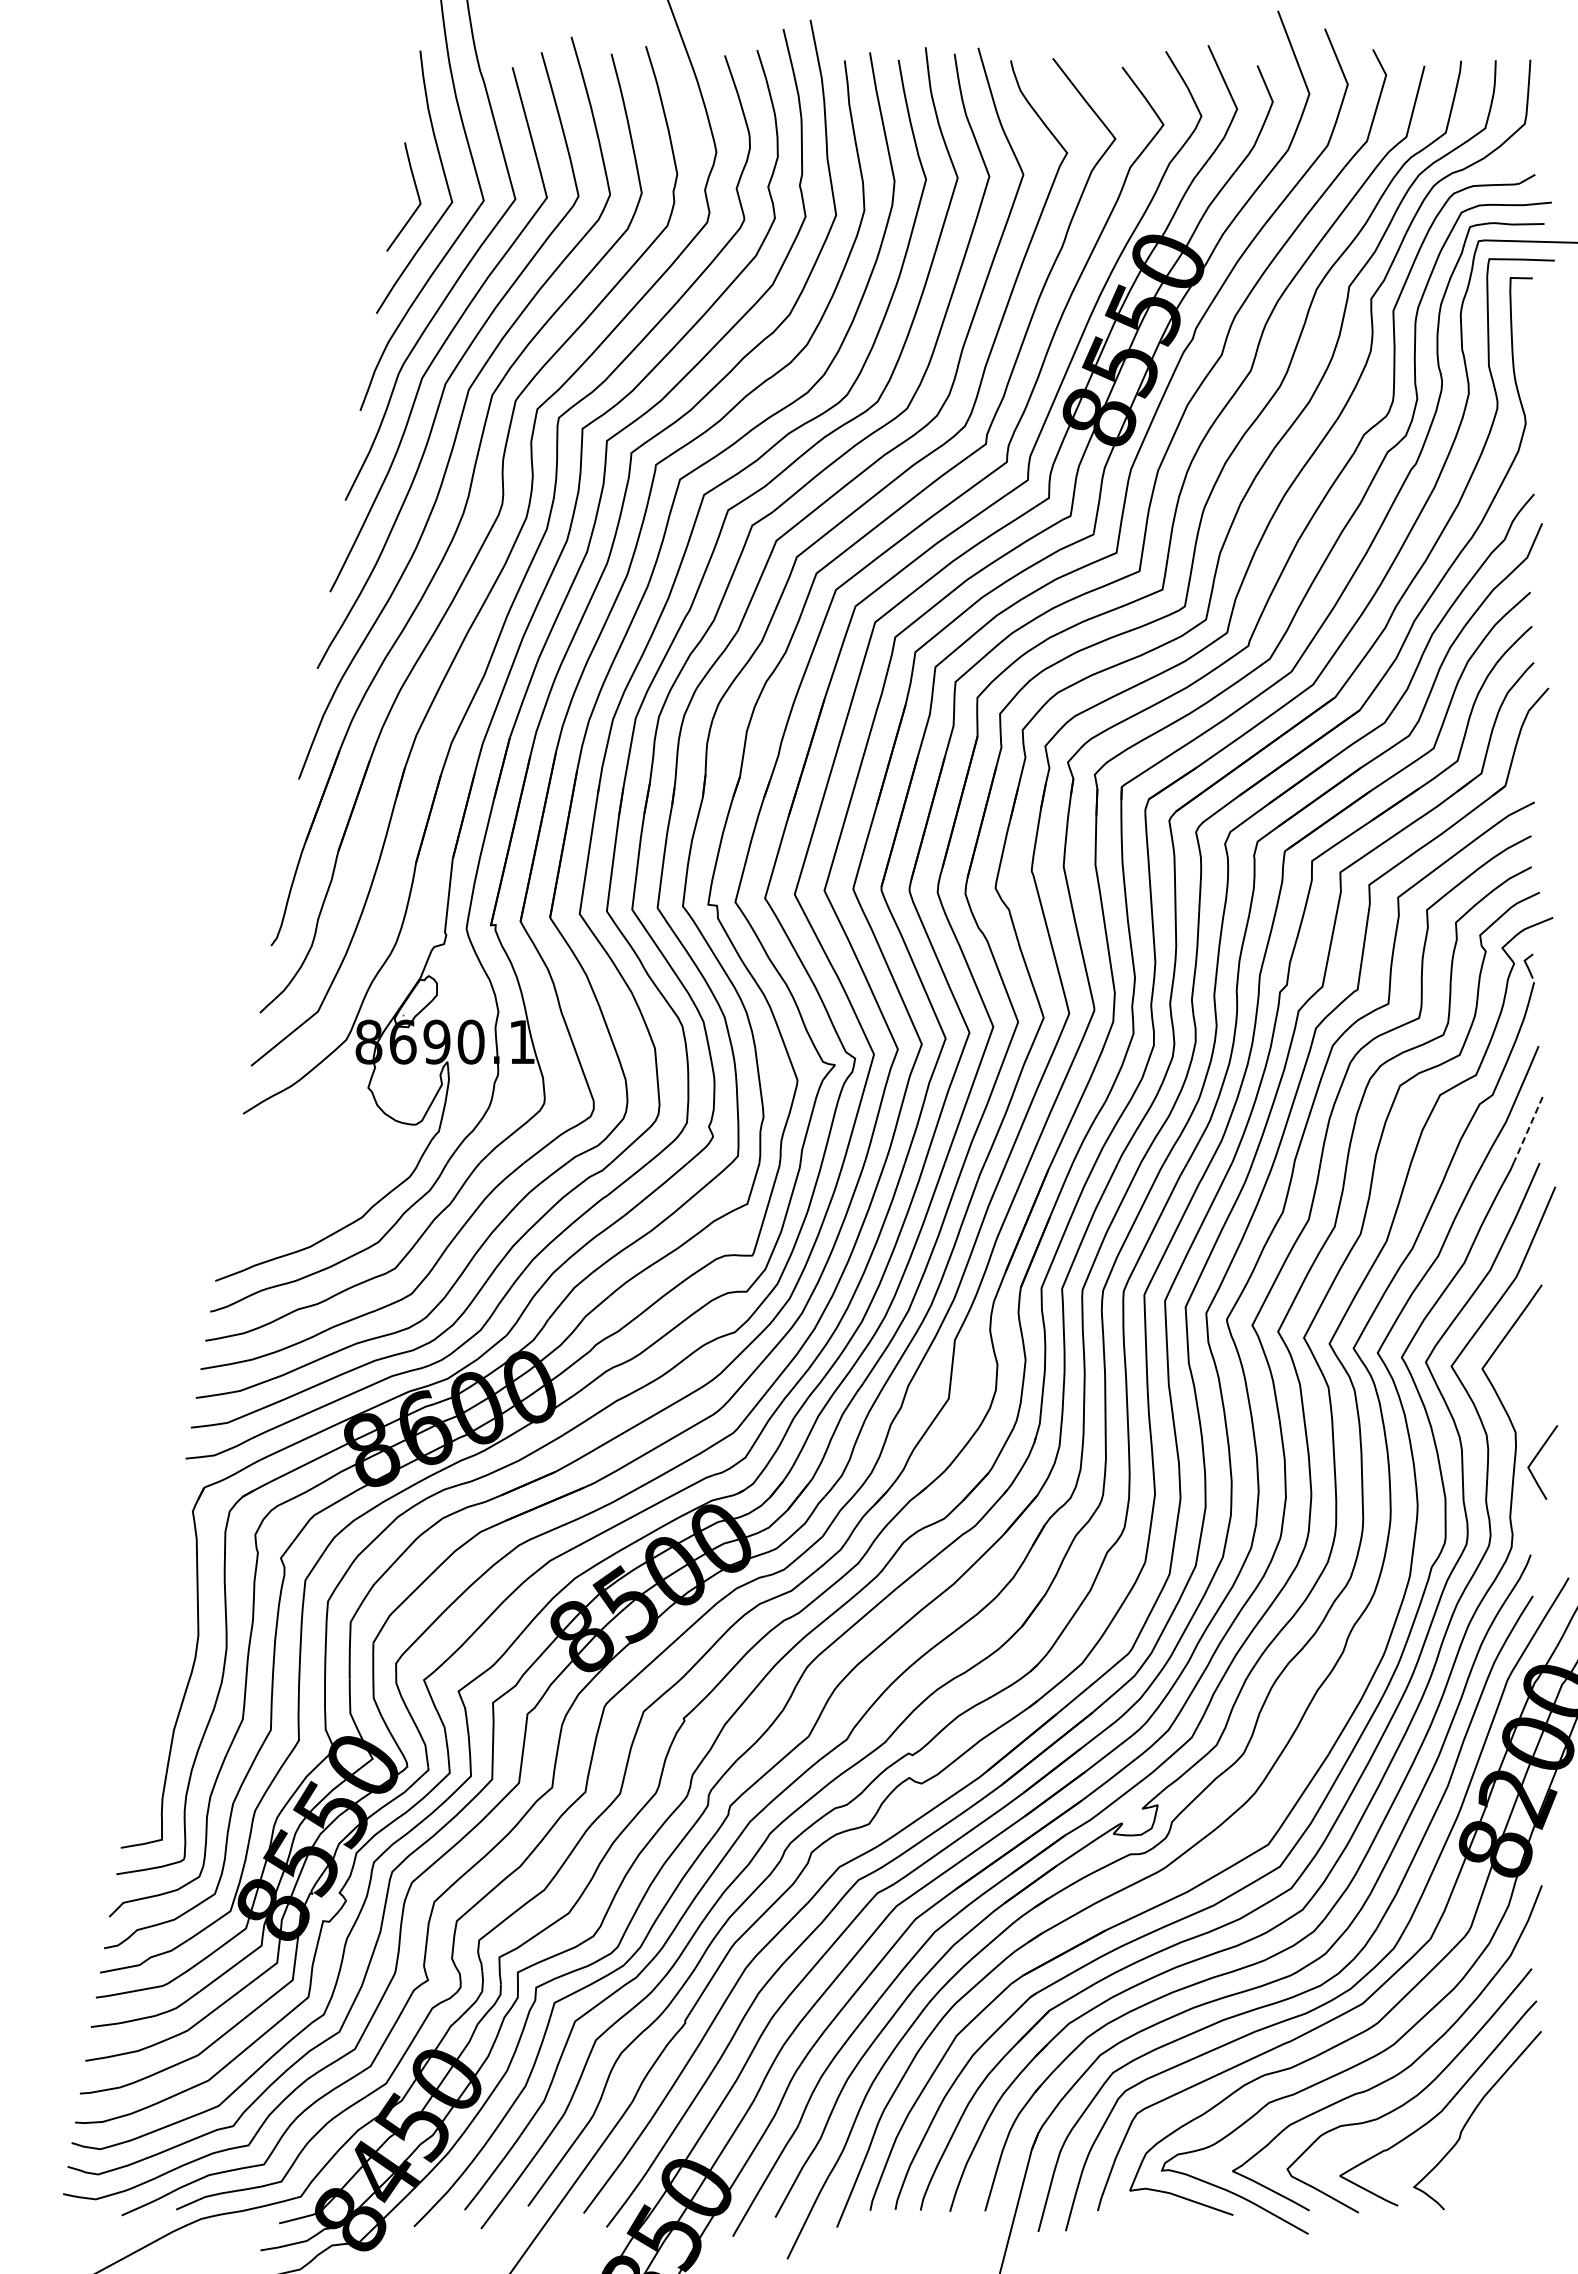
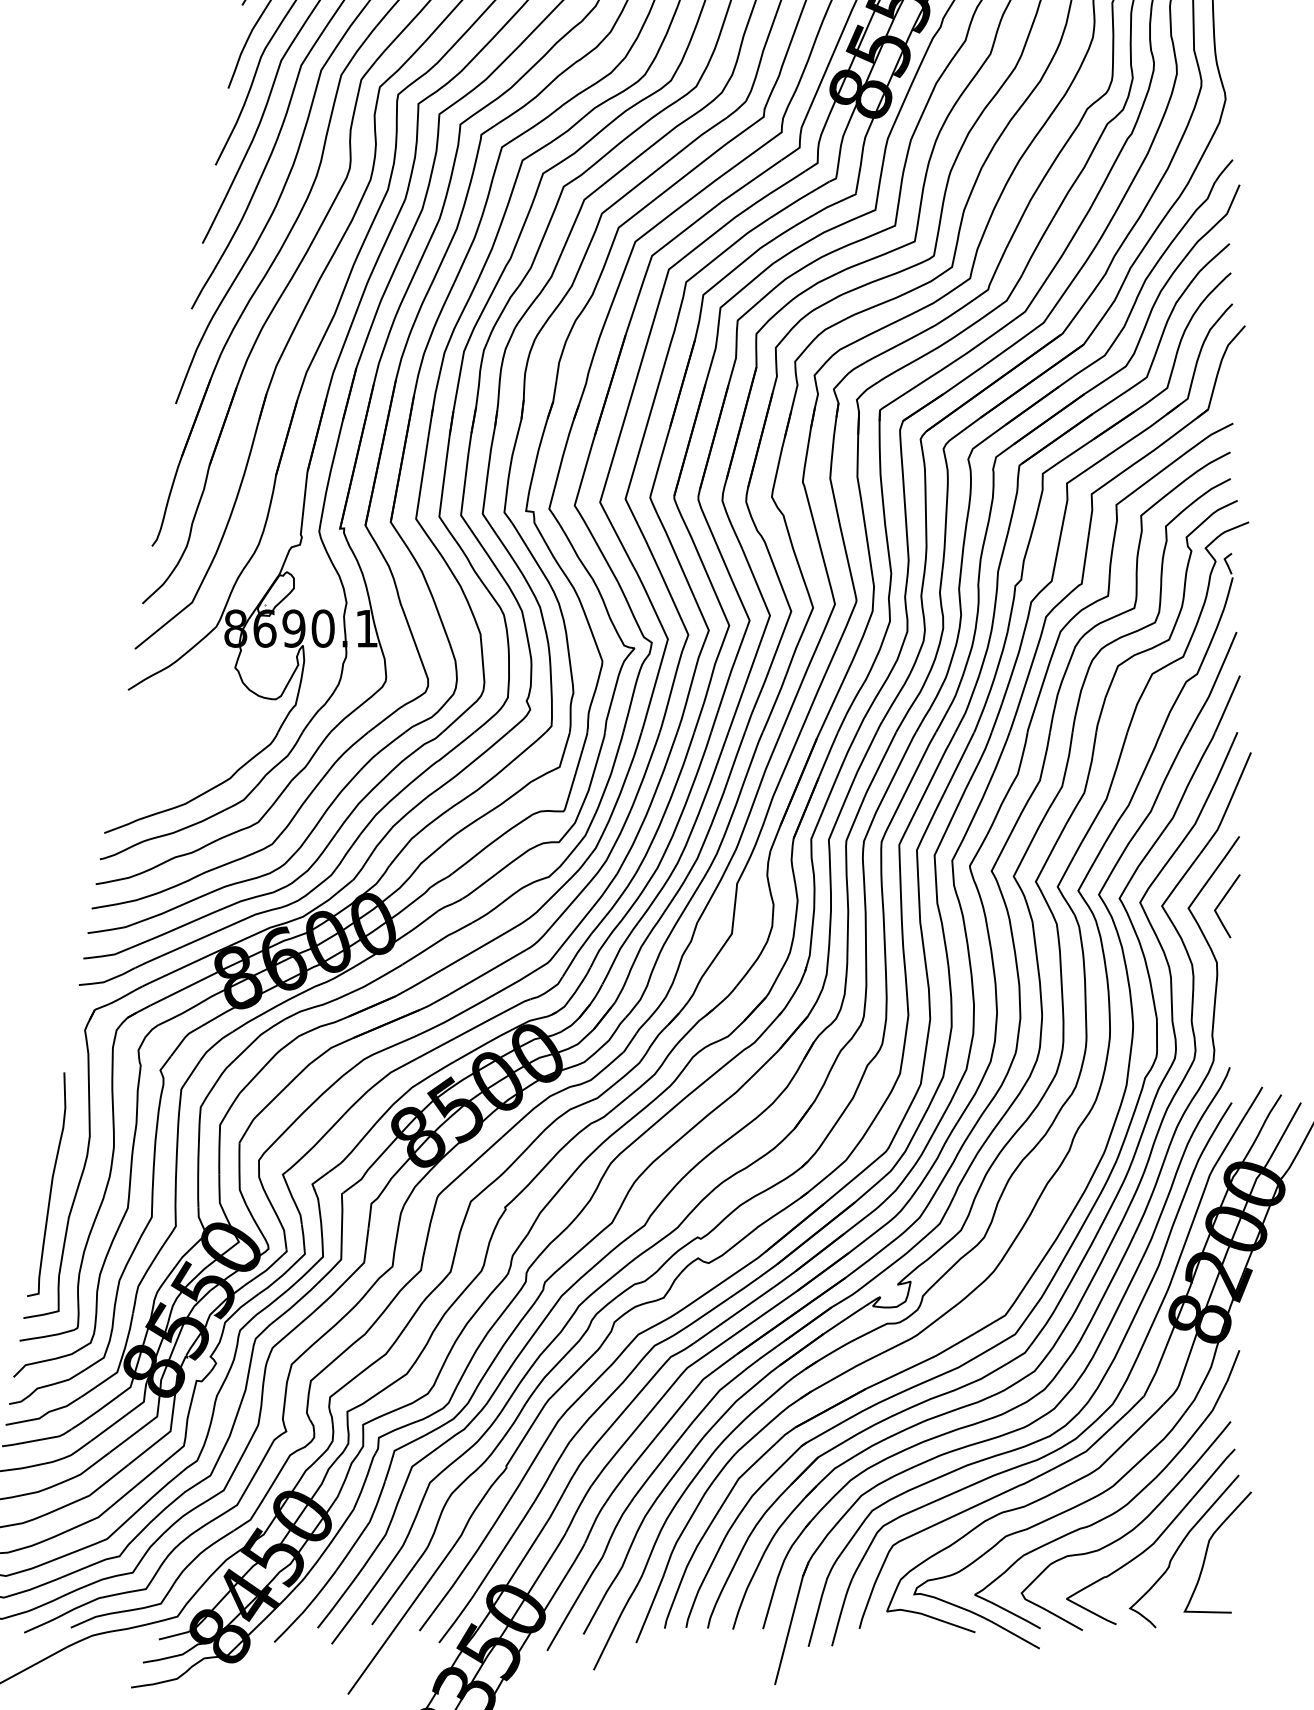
line: (1527, 1131) -> (1227, 705), dashed -> solid
line: (1537, 1456) -> (1222, 901), moved
curve: (152, 1692) -> (50, 1185), added
curve: (1505, 2117) -> (1208, 1548), added

